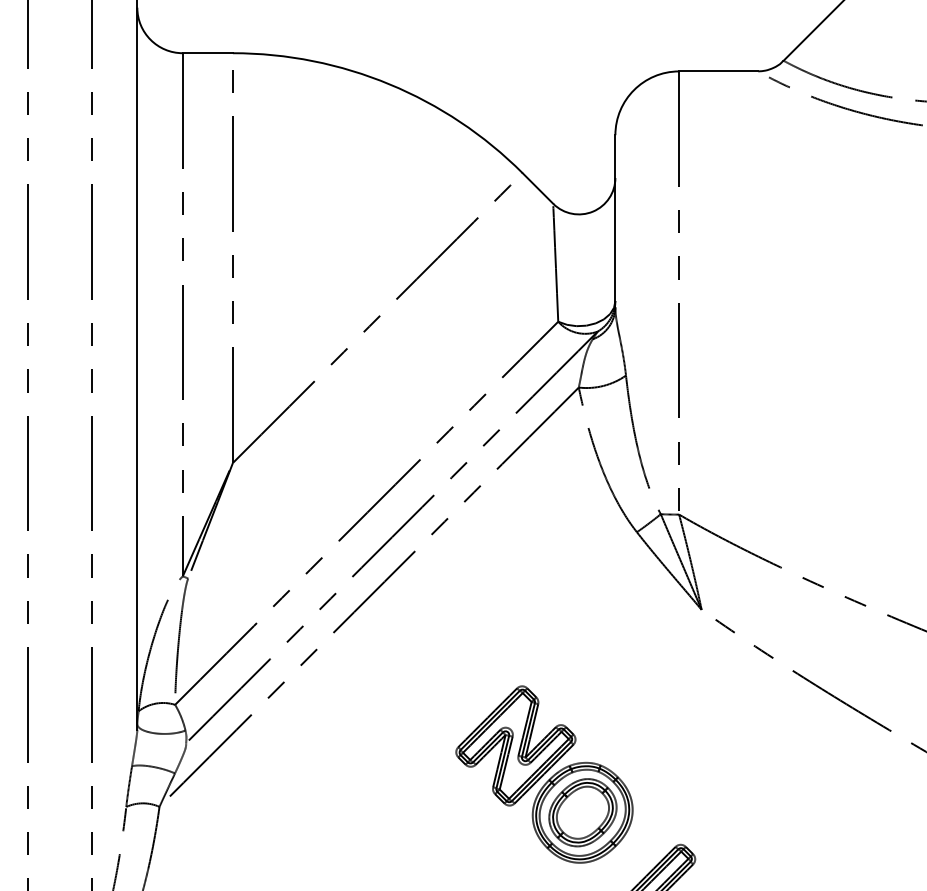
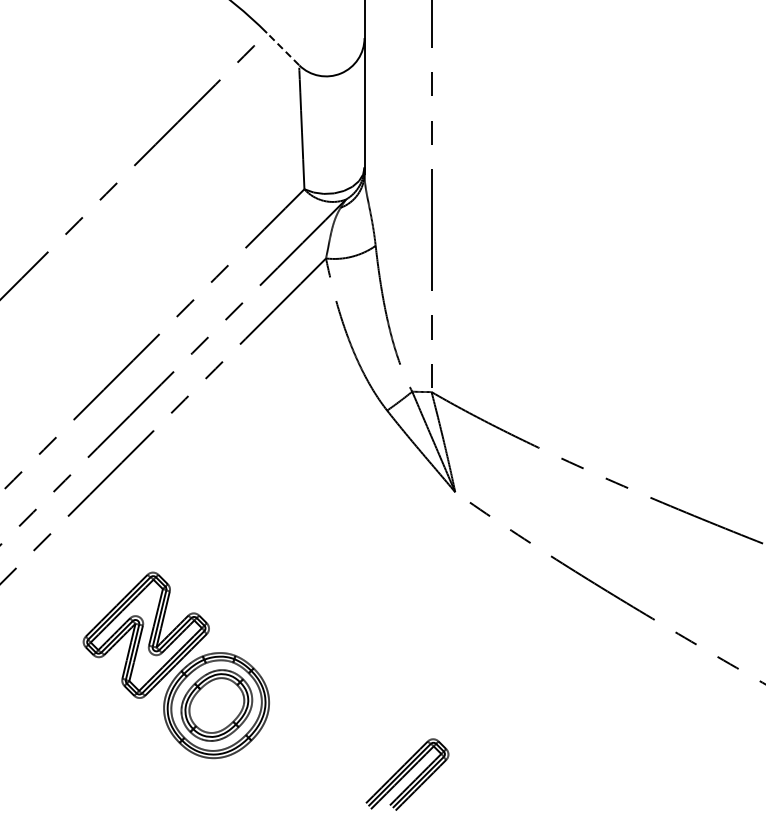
line: (537, 188) -> (282, 49), solid -> dashed
part: (544, 774) -> (176, 665), moved

